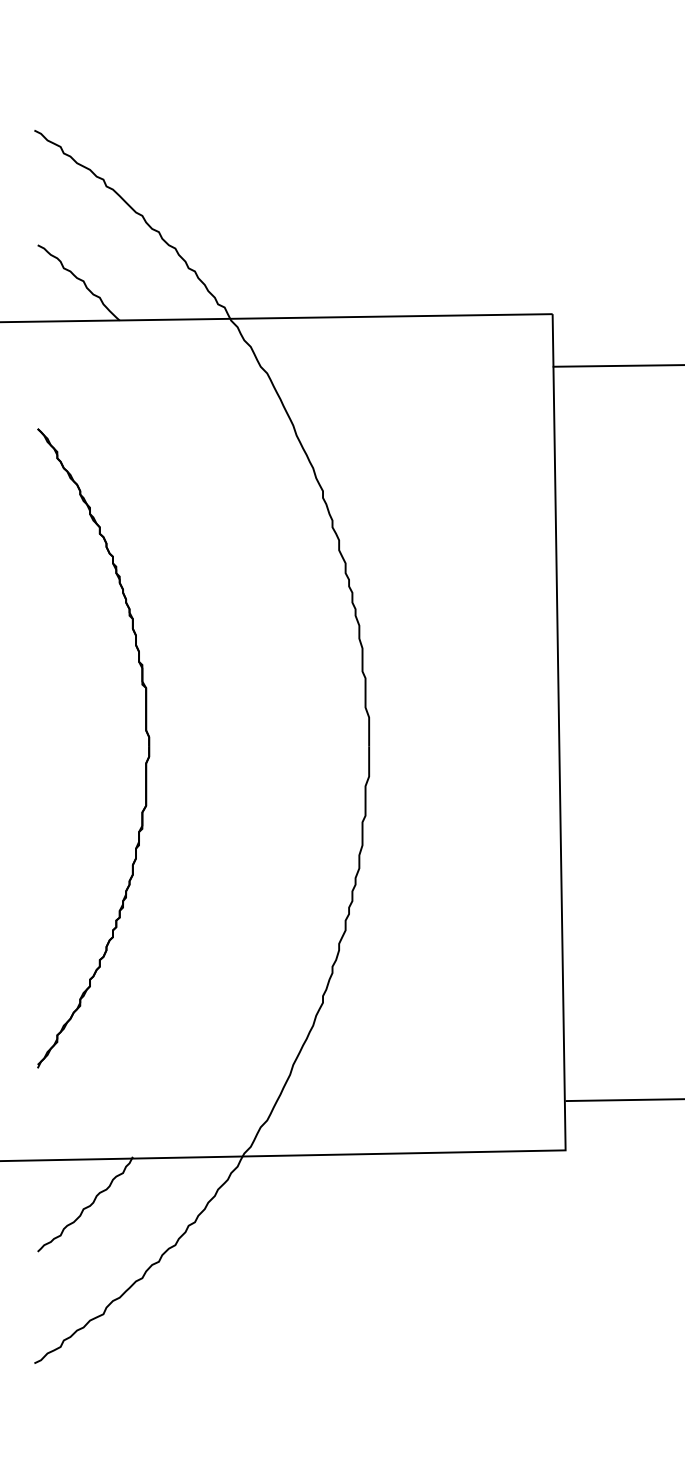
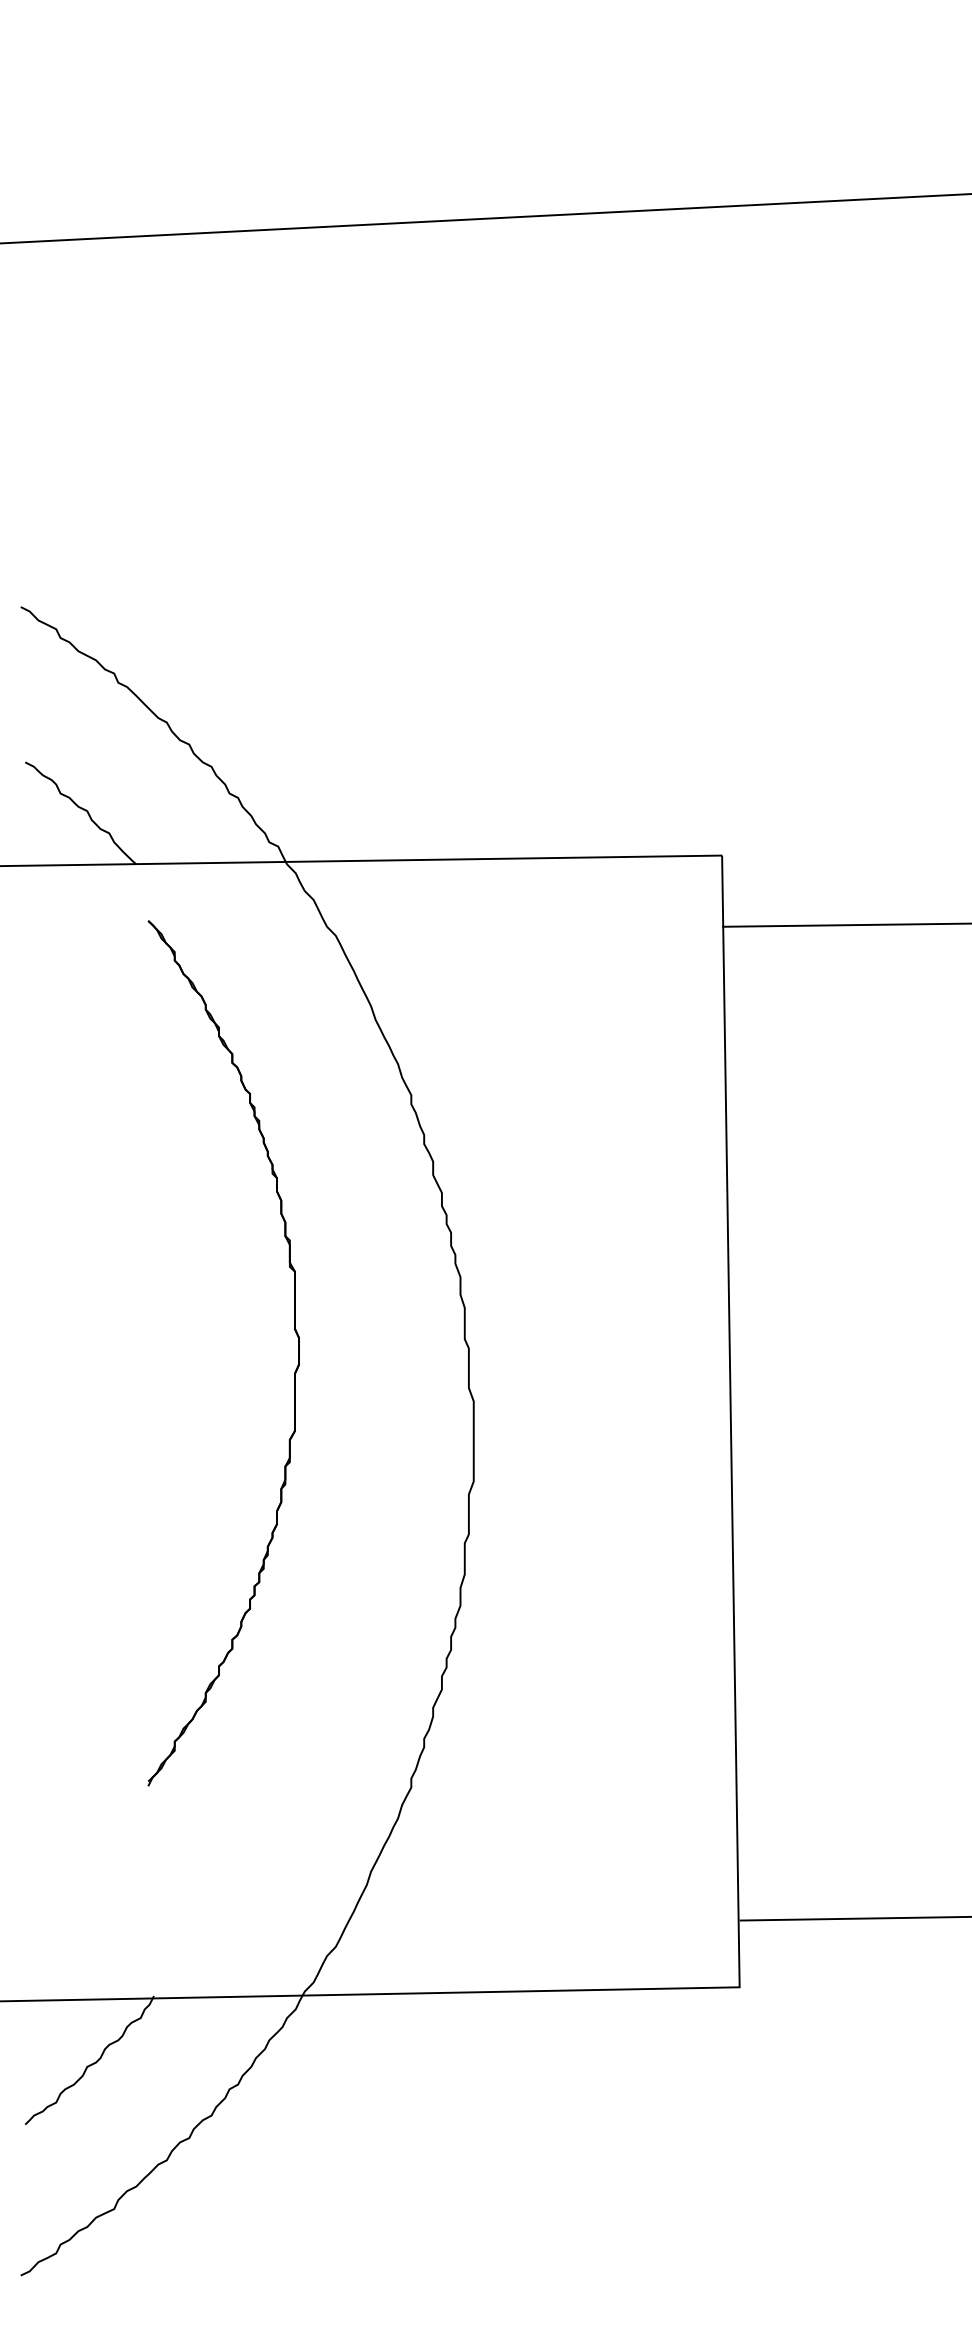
part: (145, 761) -> (294, 1371), moved

